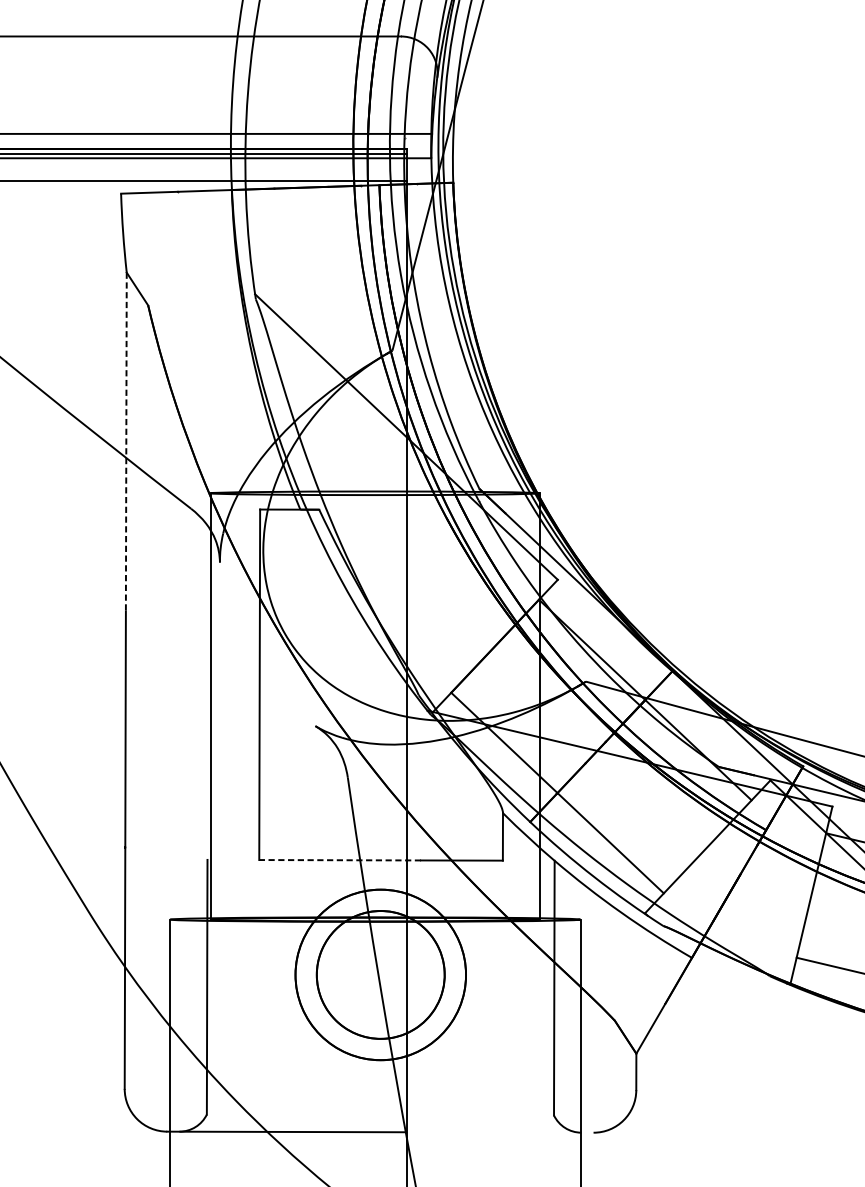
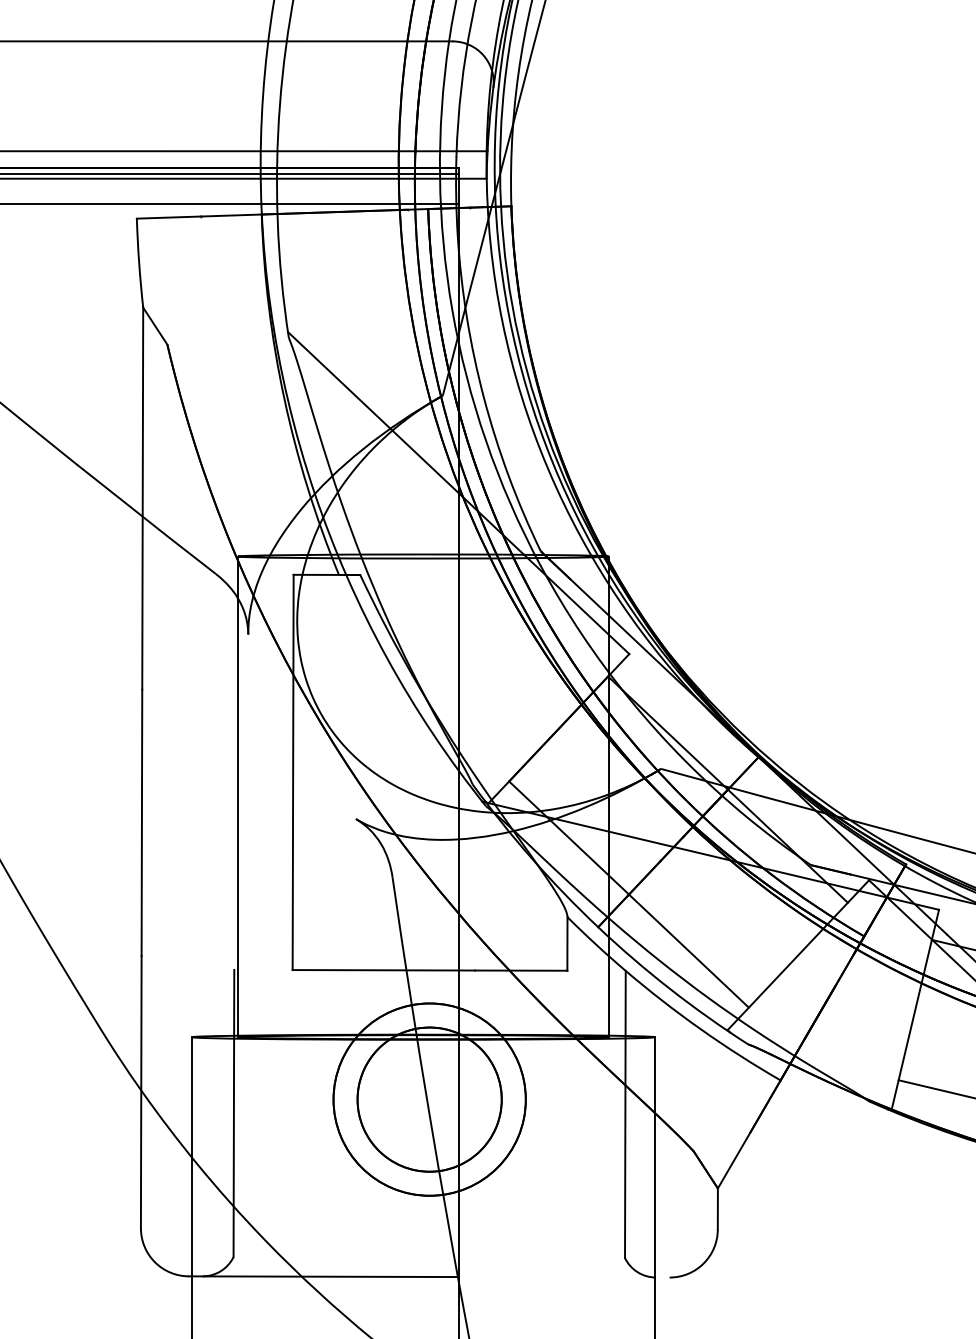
line: (126, 441) -> (142, 498), dashed -> solid
line: (339, 860) -> (383, 970), dashed -> solid

